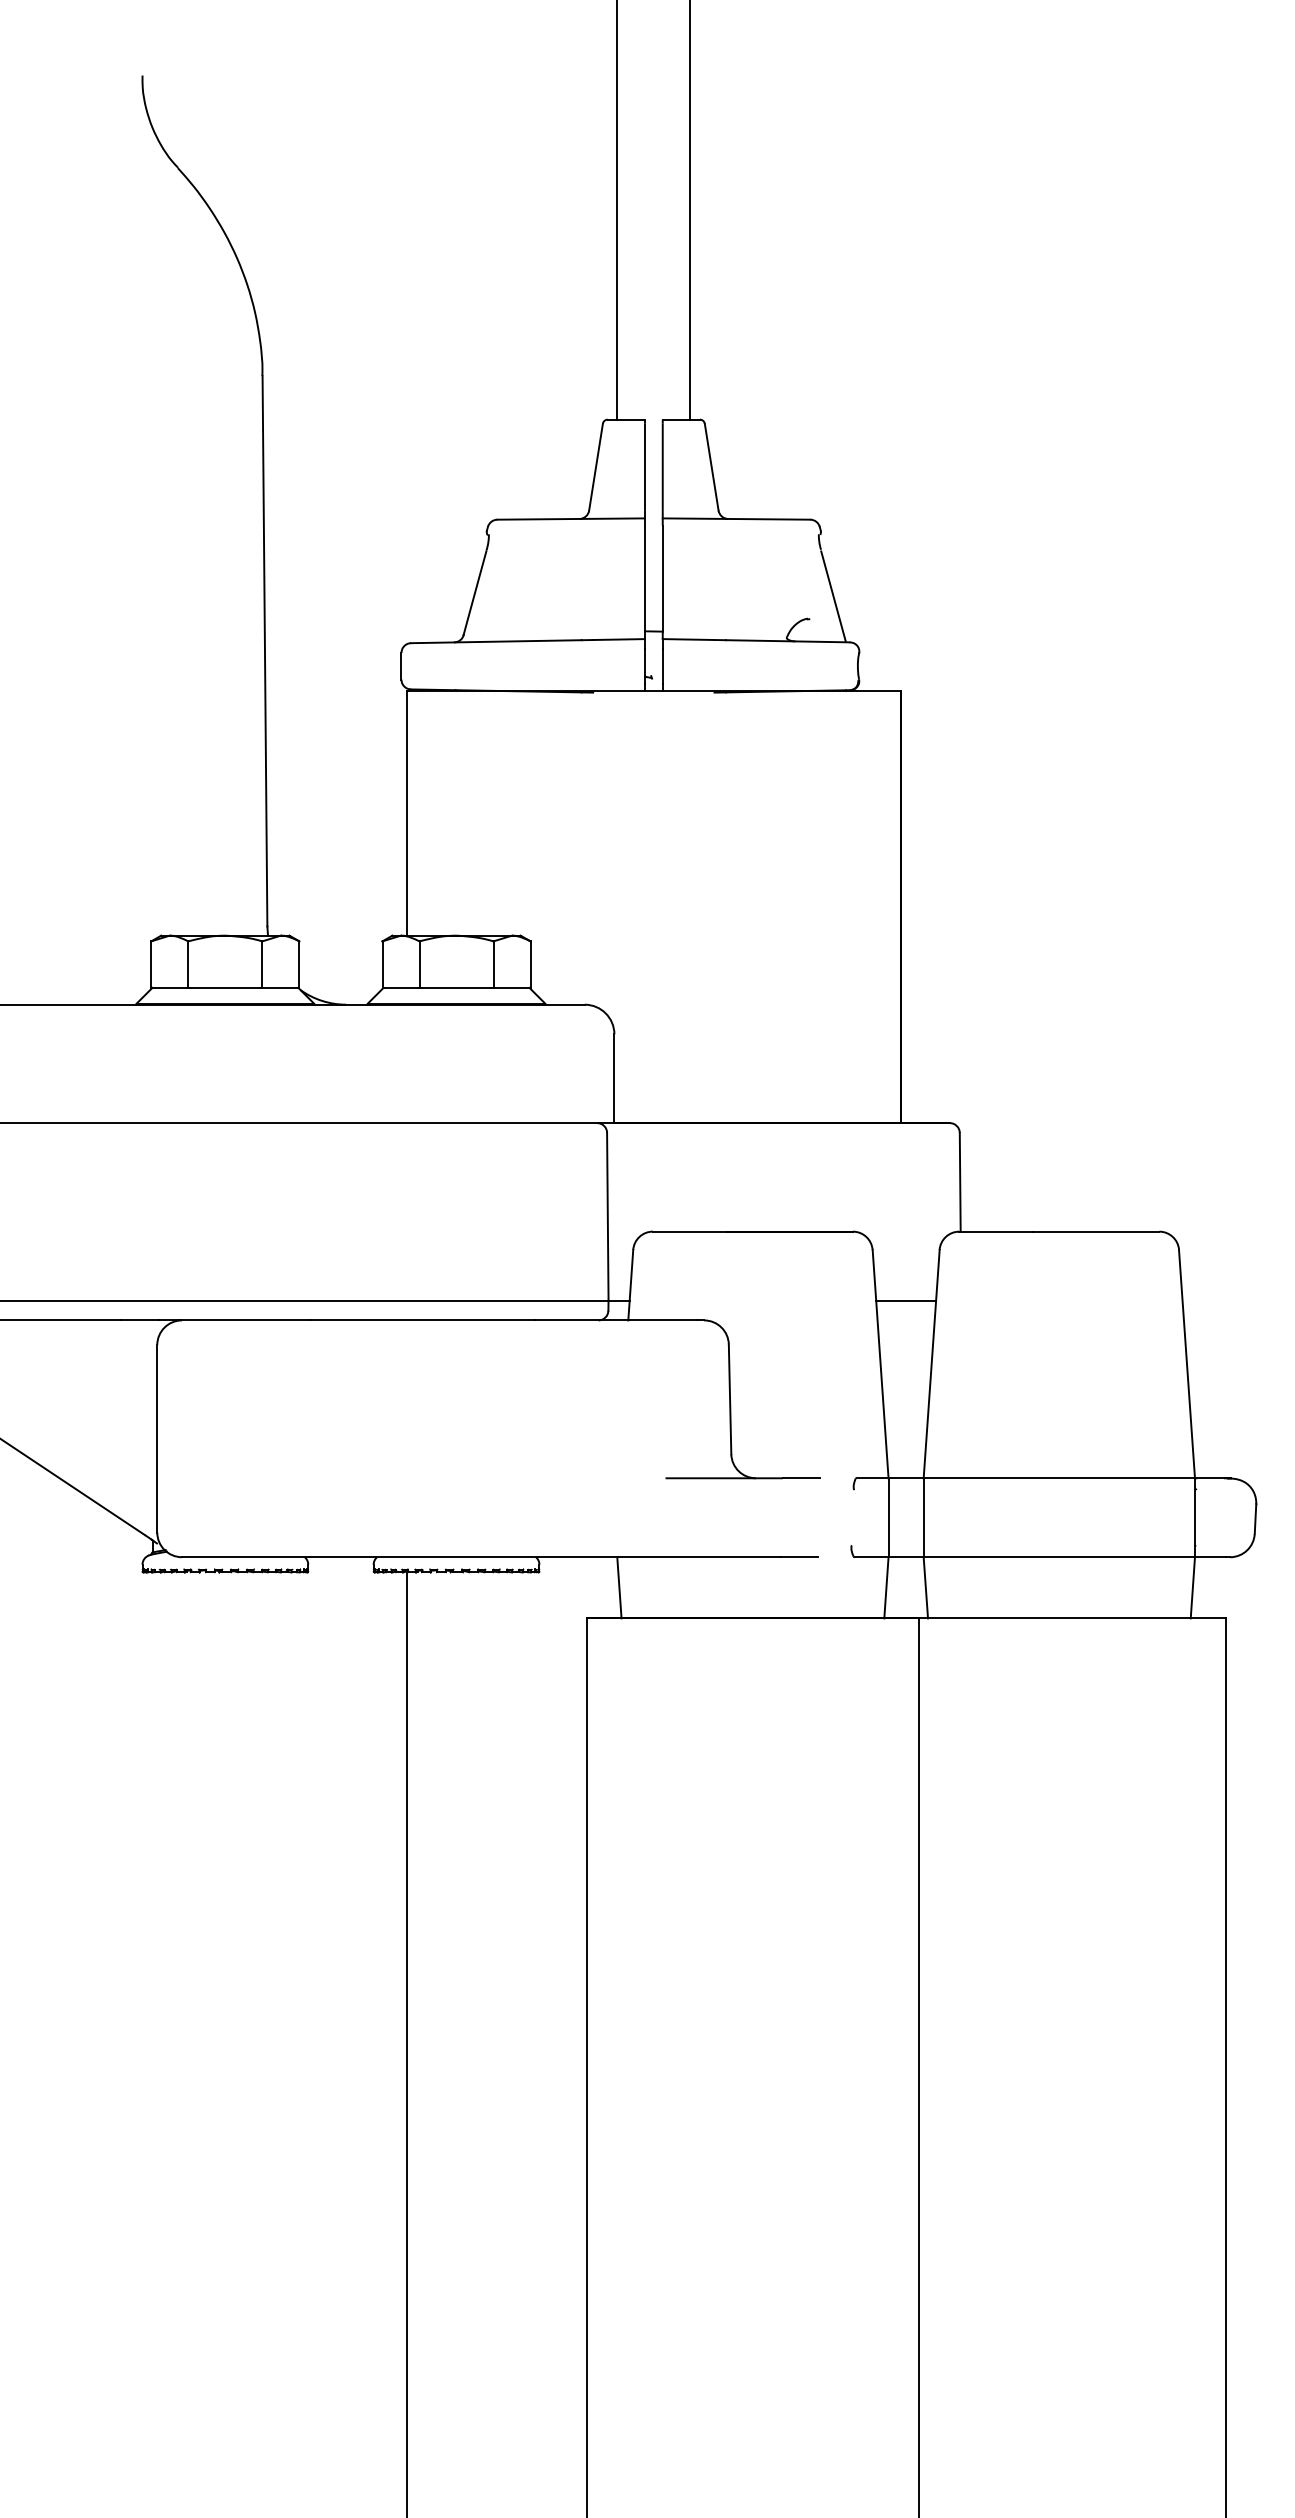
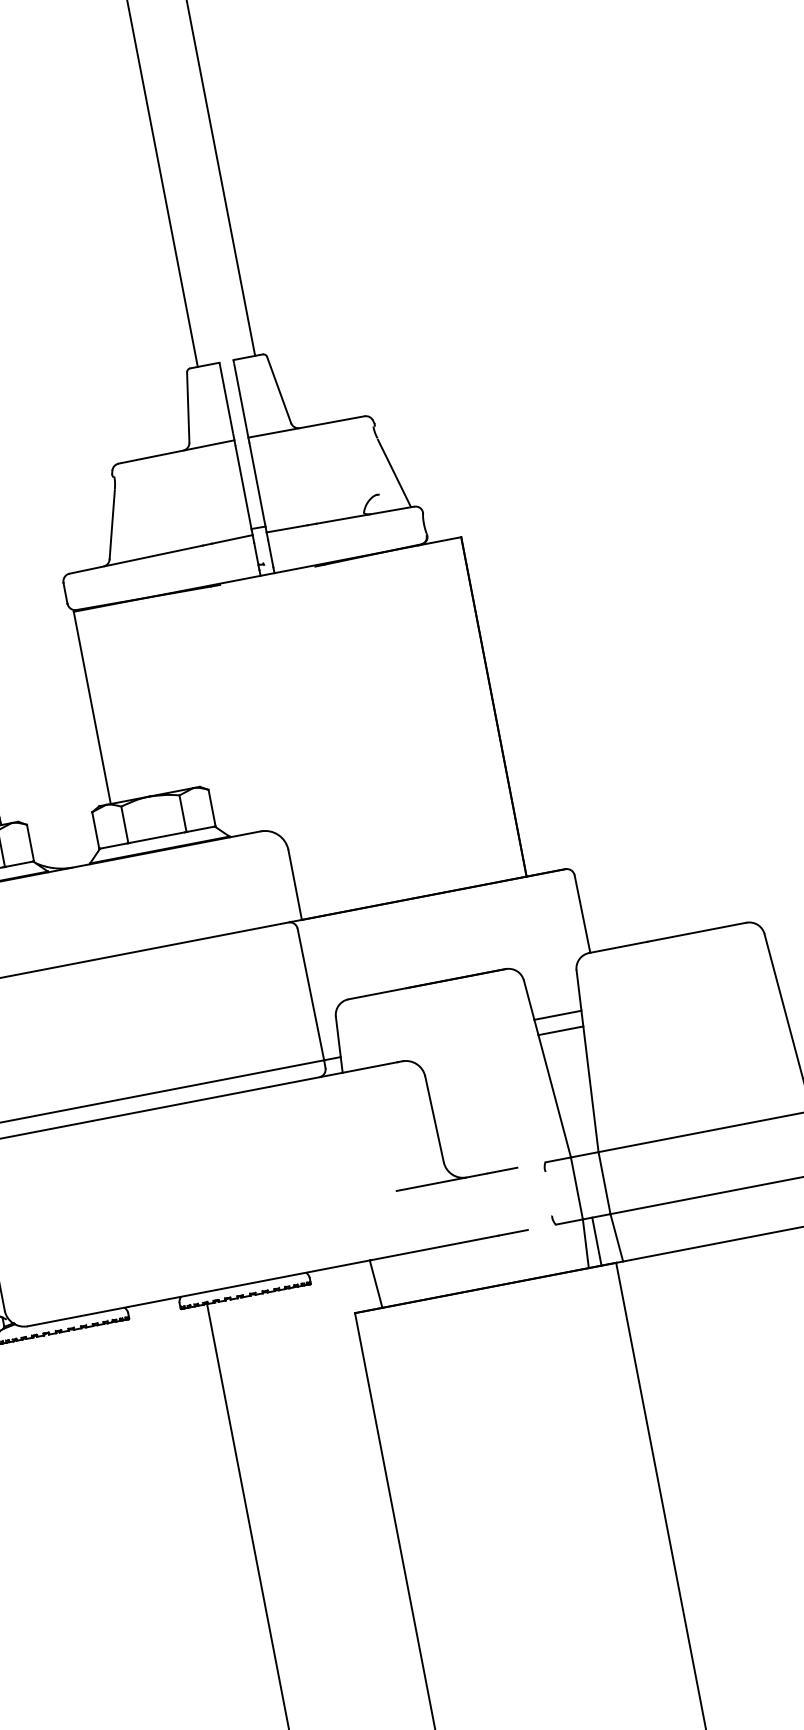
line: (905, 1320) -> (560, 1030), added
line: (900, 1587) -> (596, 1241), added

